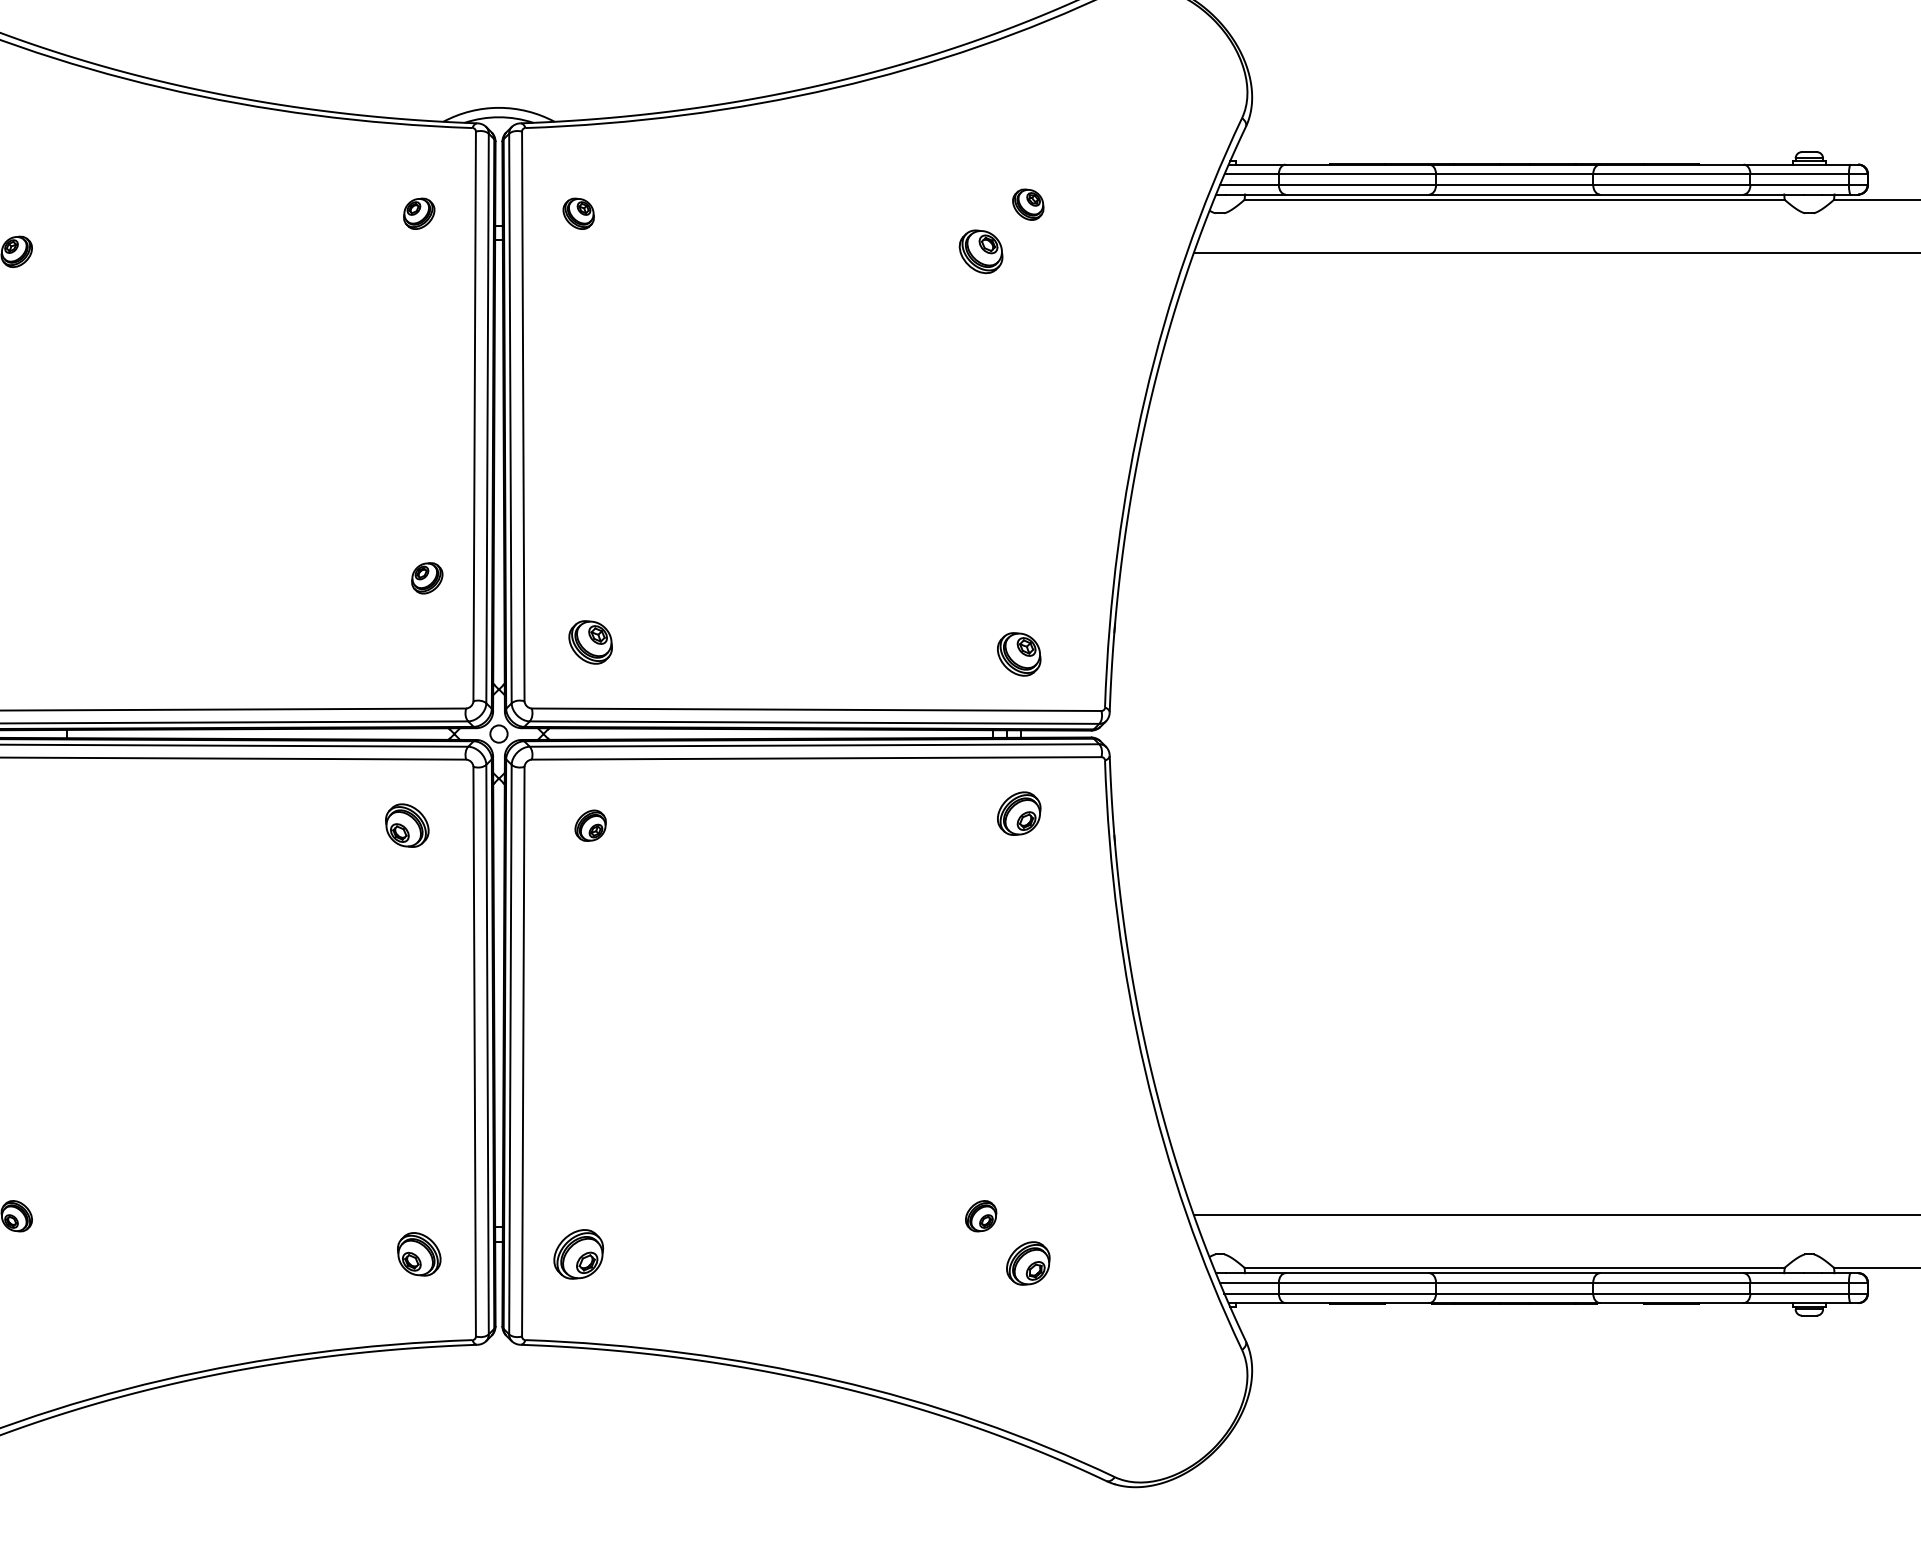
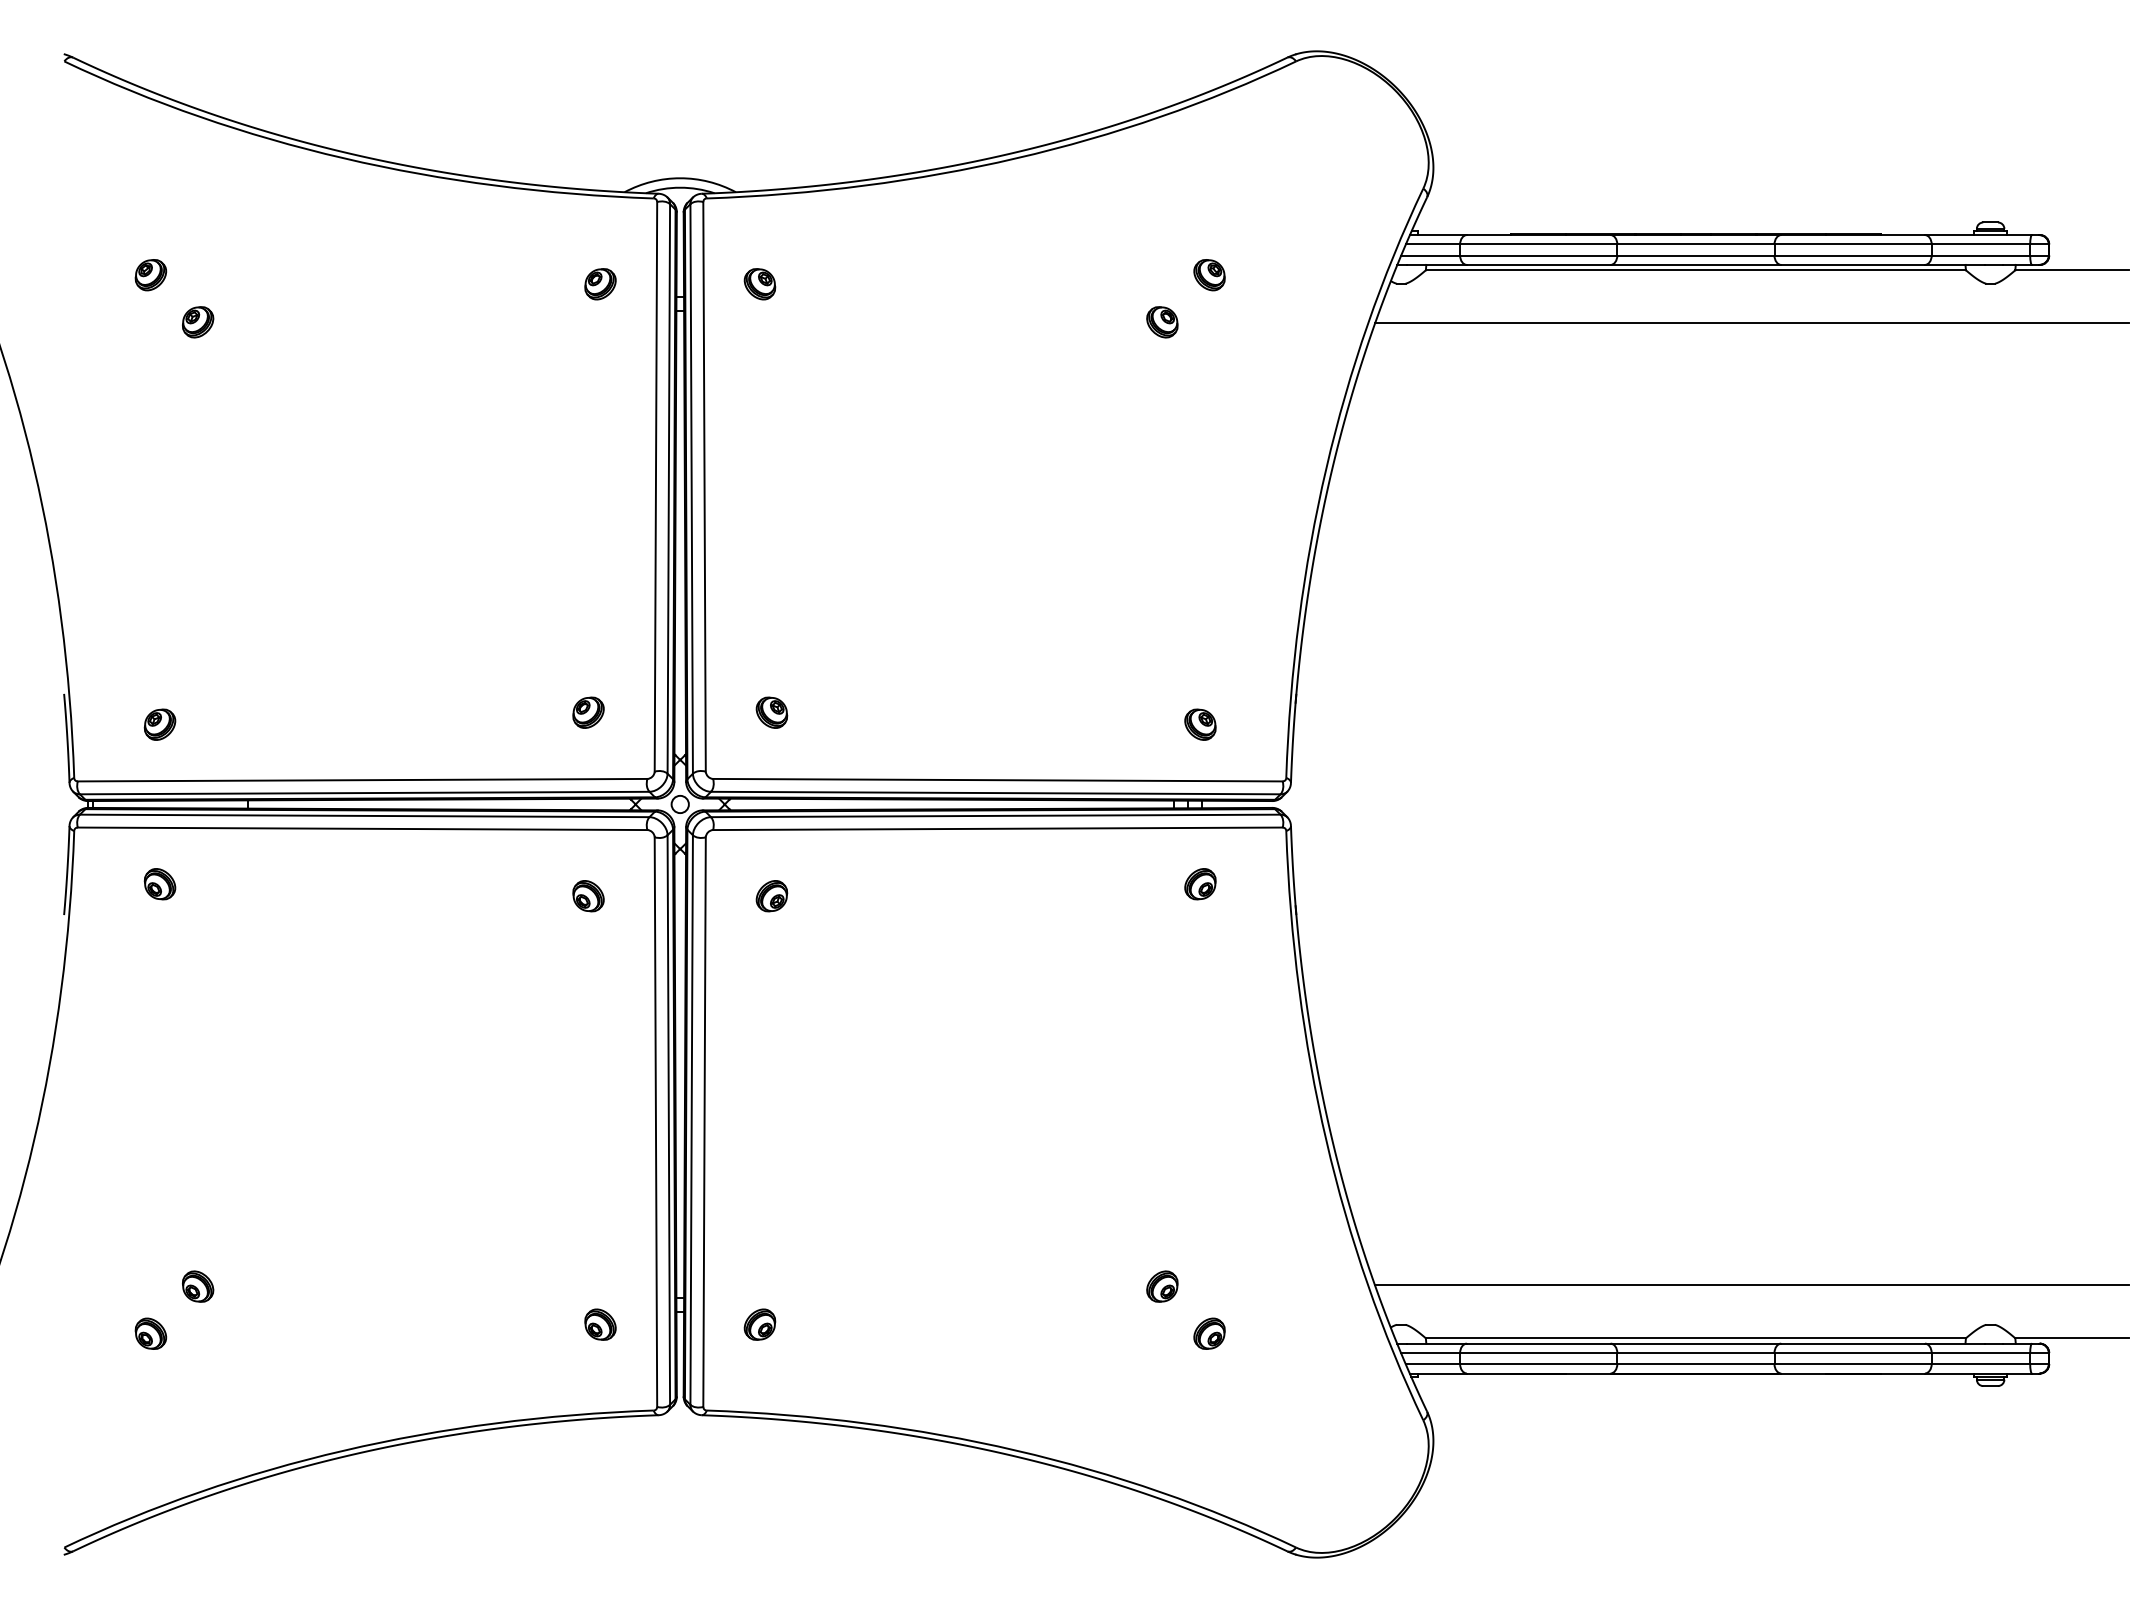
part: (981, 252) -> (1162, 322), size x0.71
part: (427, 578) -> (588, 712), moved
part: (590, 642) -> (771, 712), size x0.71
part: (1019, 654) -> (1200, 724), size x0.71
part: (1019, 814) -> (1200, 884), size x0.71
part: (407, 826) -> (588, 896), size x0.71
part: (419, 1254) -> (600, 1324), size x0.71
part: (578, 1254) -> (759, 1324), size x0.62
part: (1028, 1263) -> (1209, 1333), size x0.71

